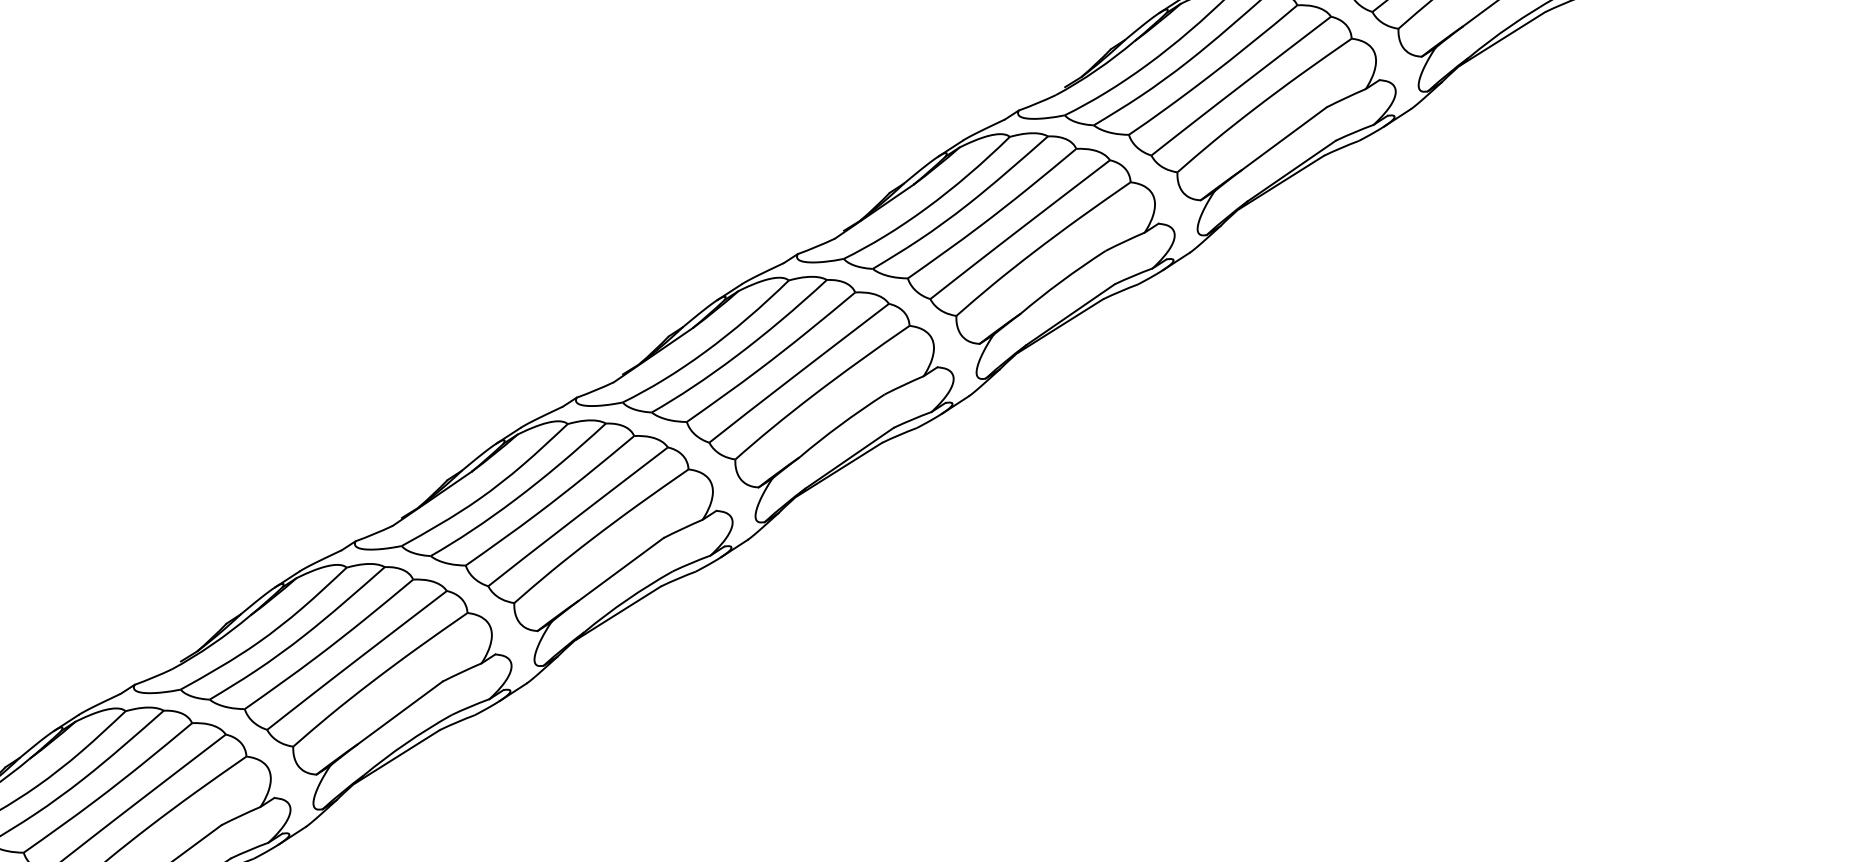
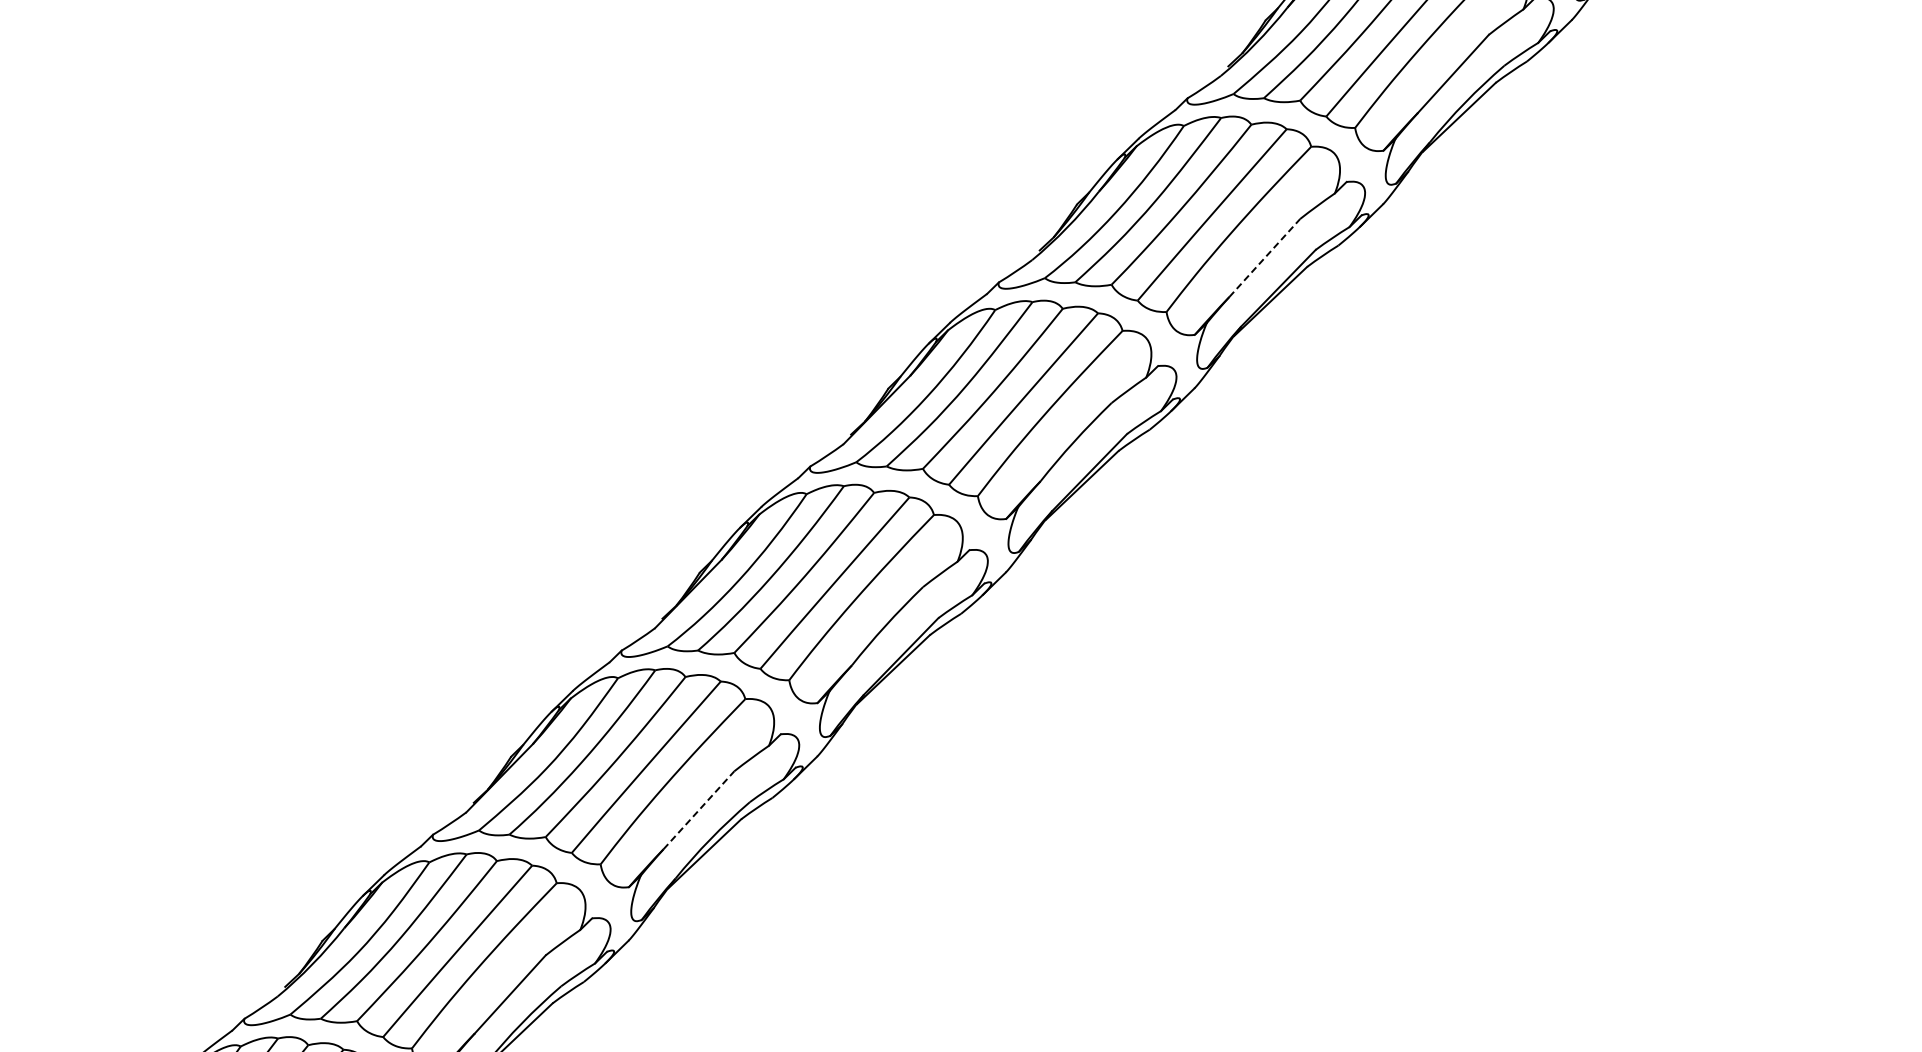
line: (1284, 138) -> (1264, 257), solid -> dashed
line: (620, 569) -> (698, 810), solid -> dashed

